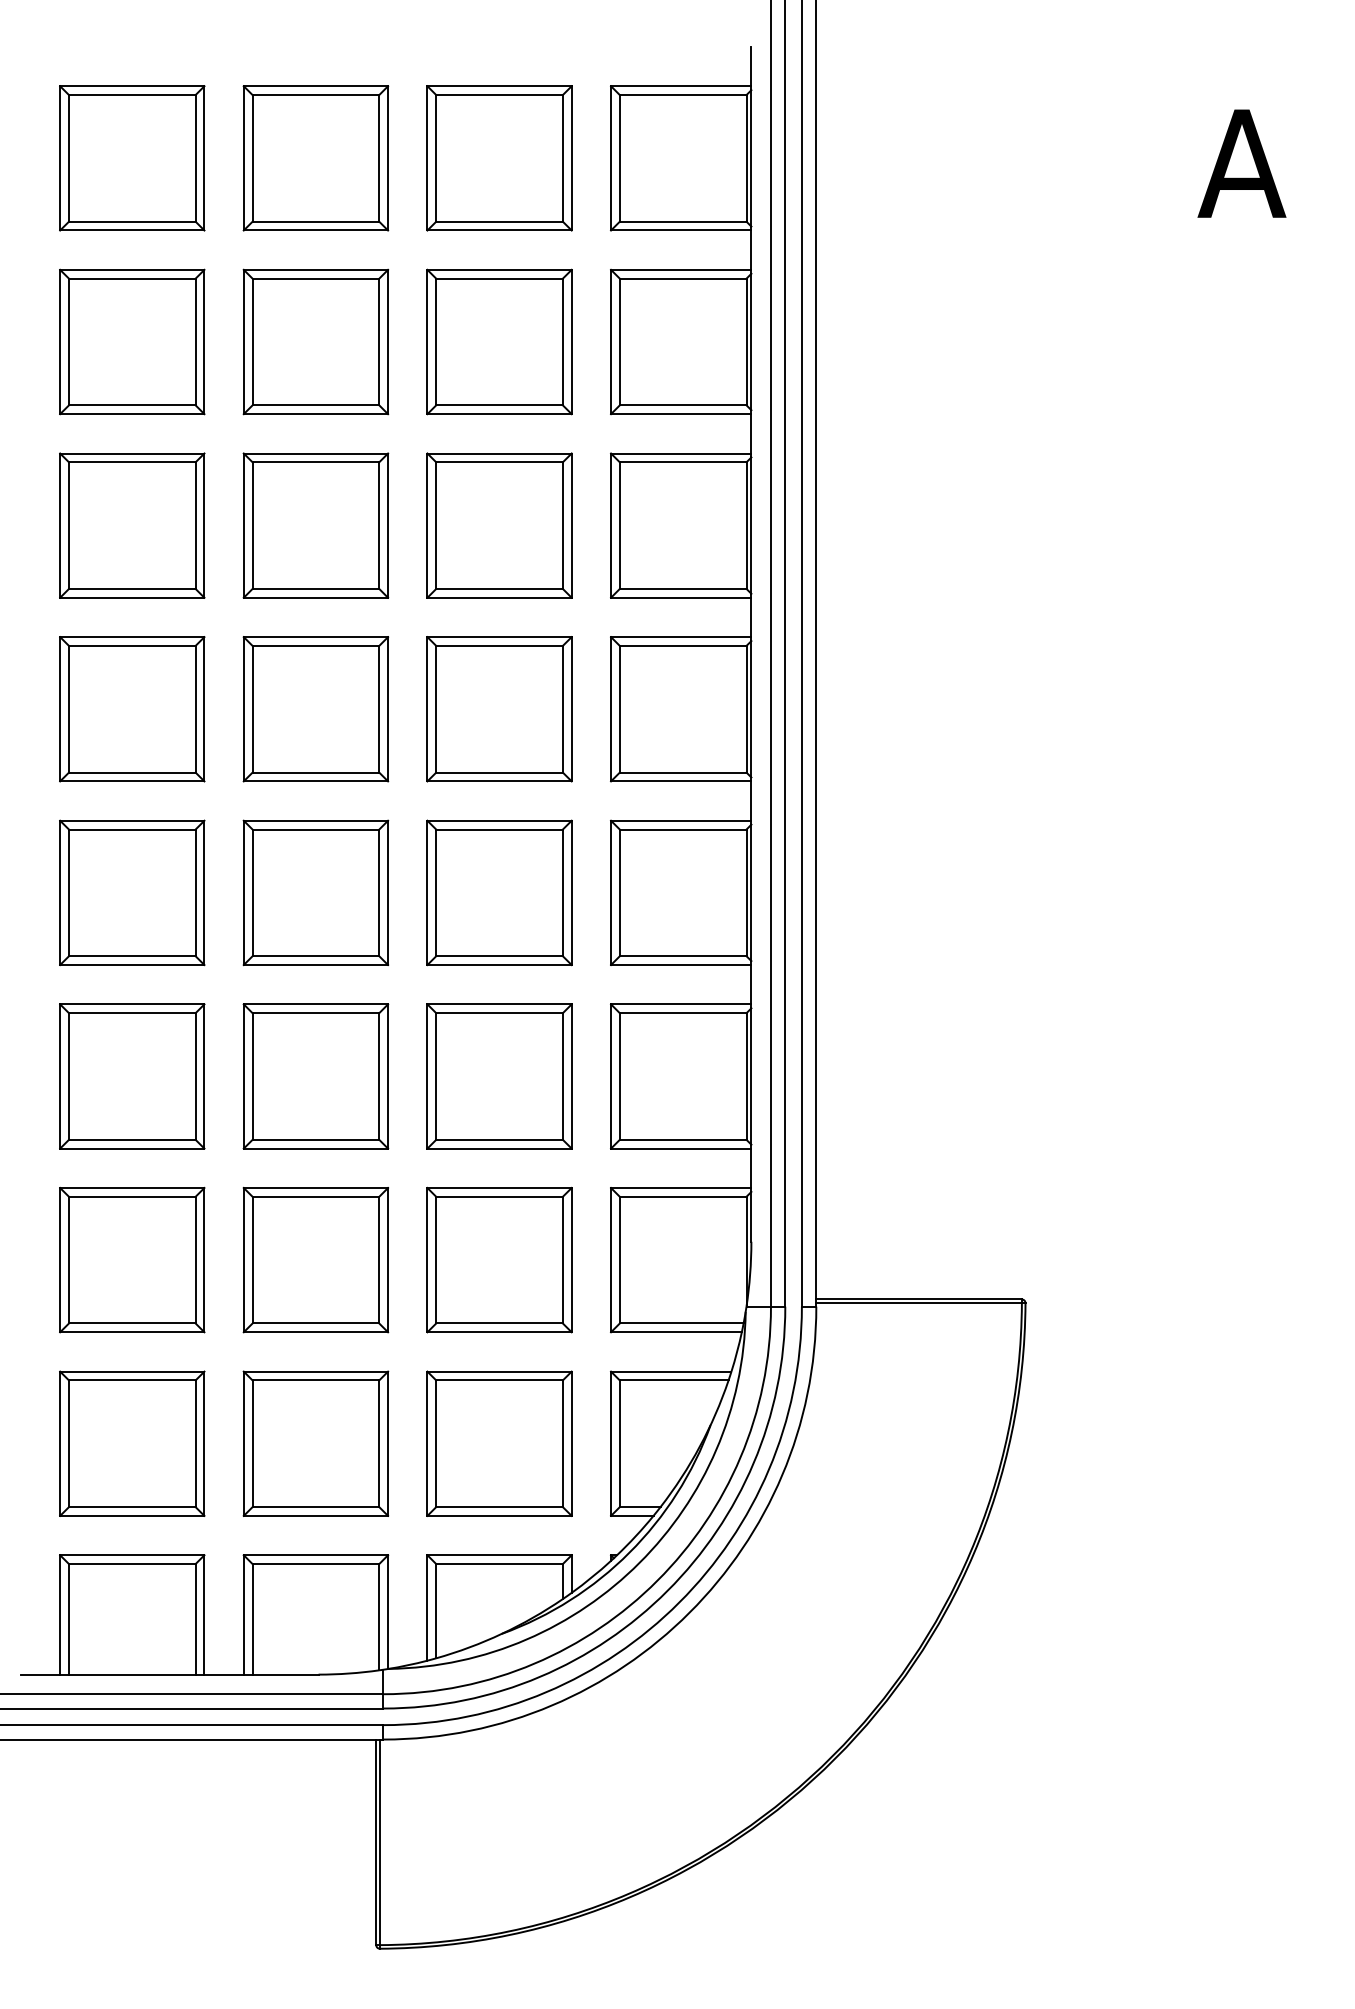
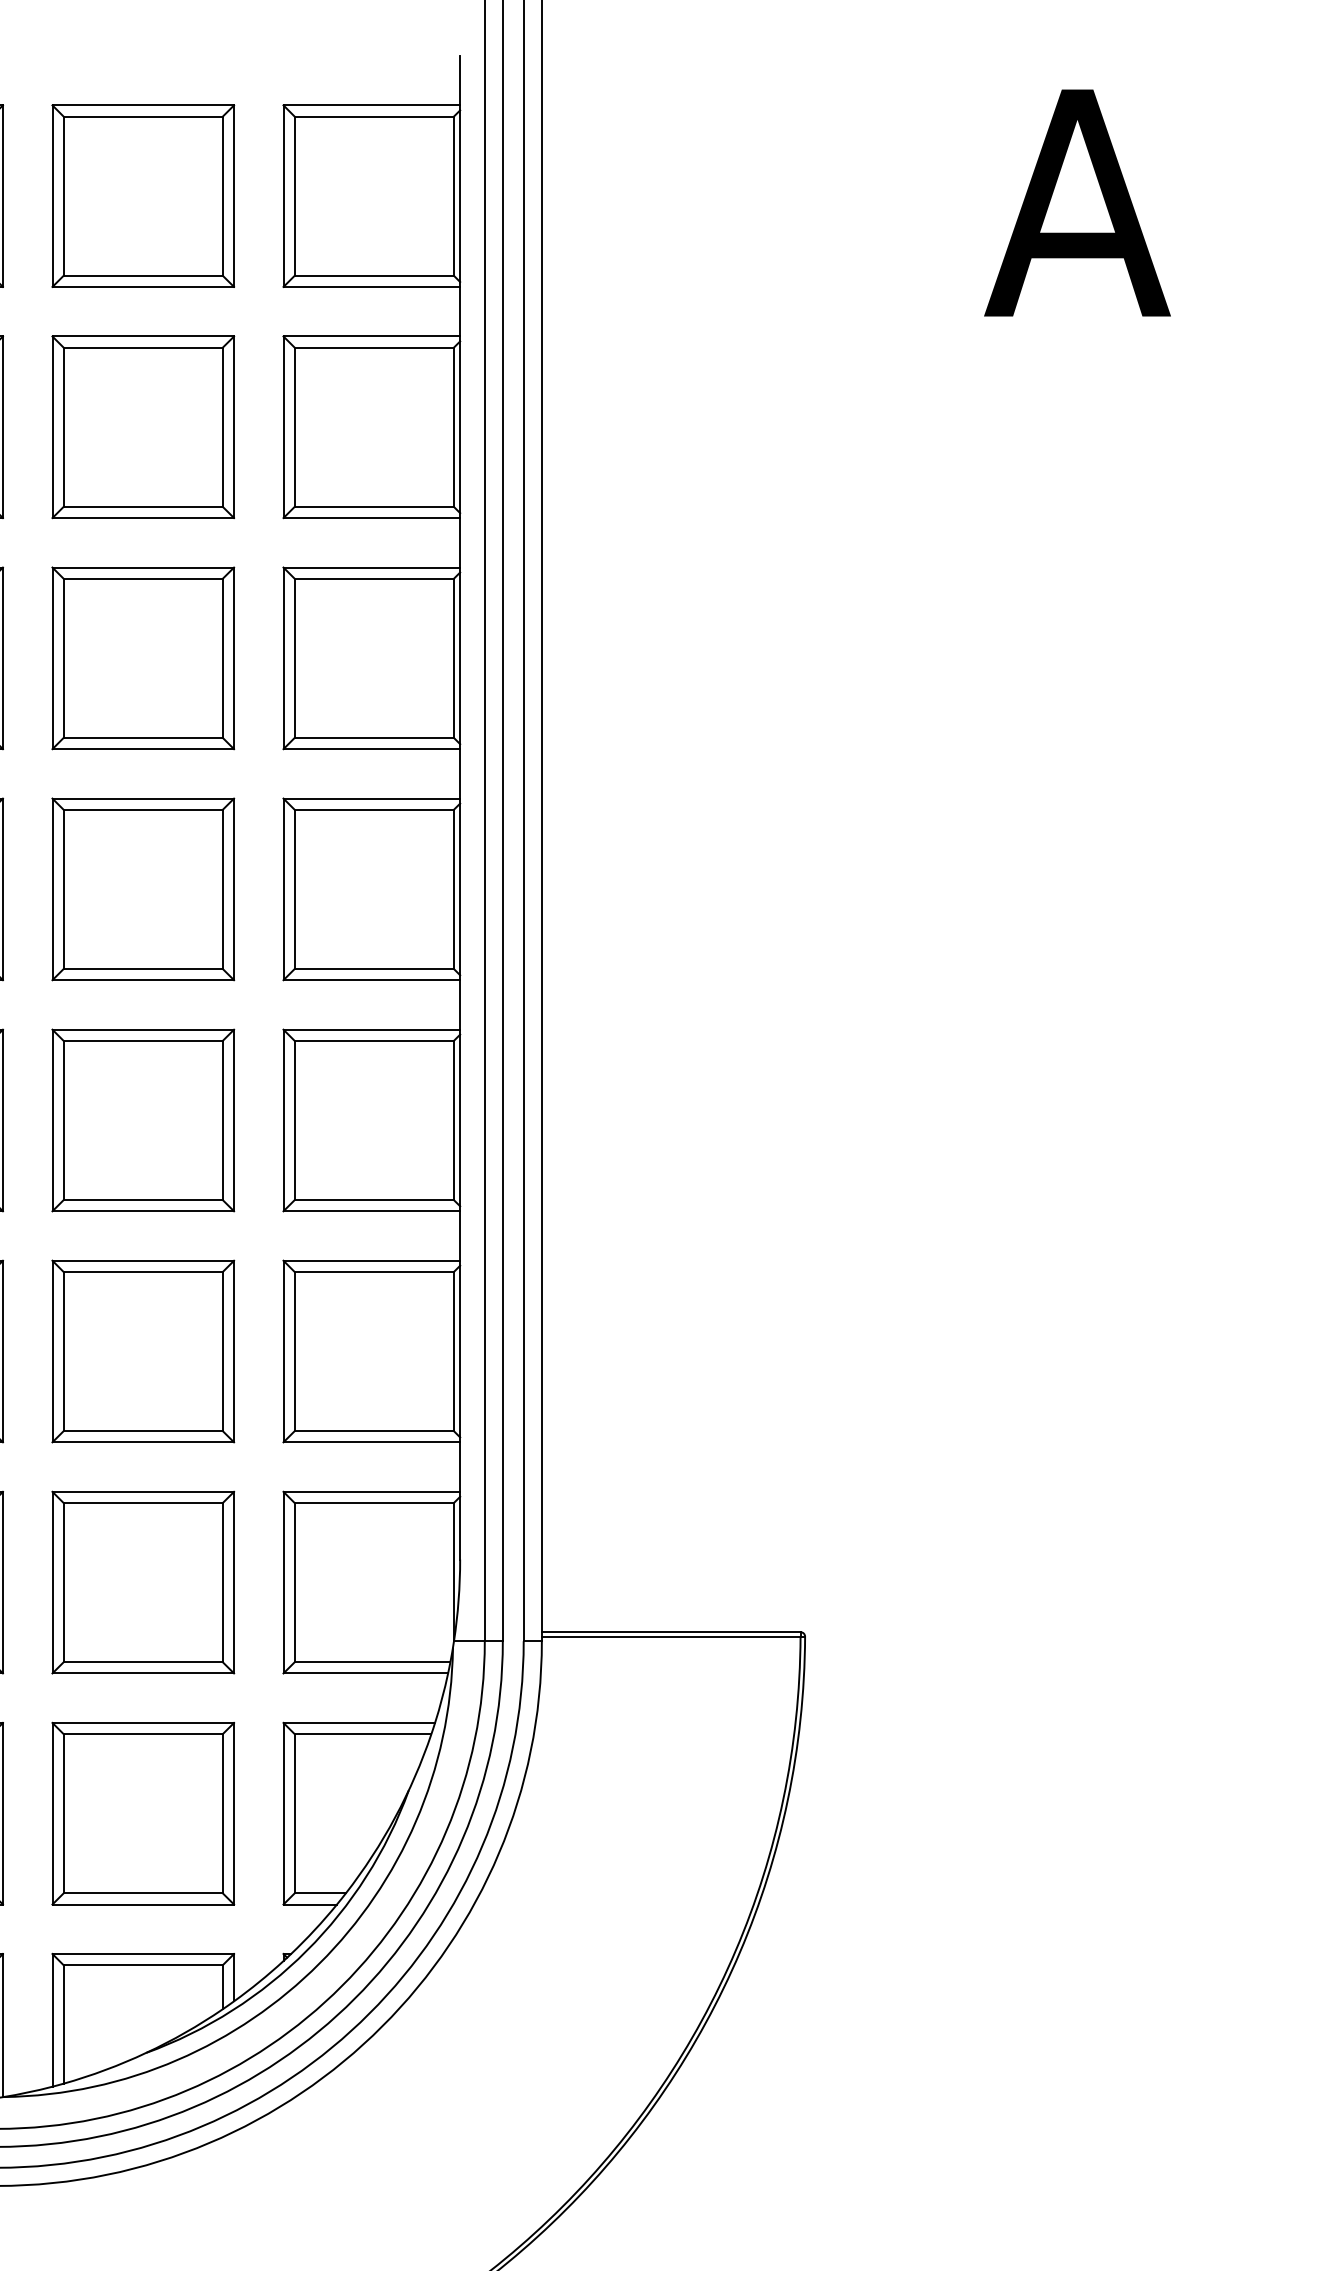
part: (1241, 163) -> (1076, 202), size x1.67

